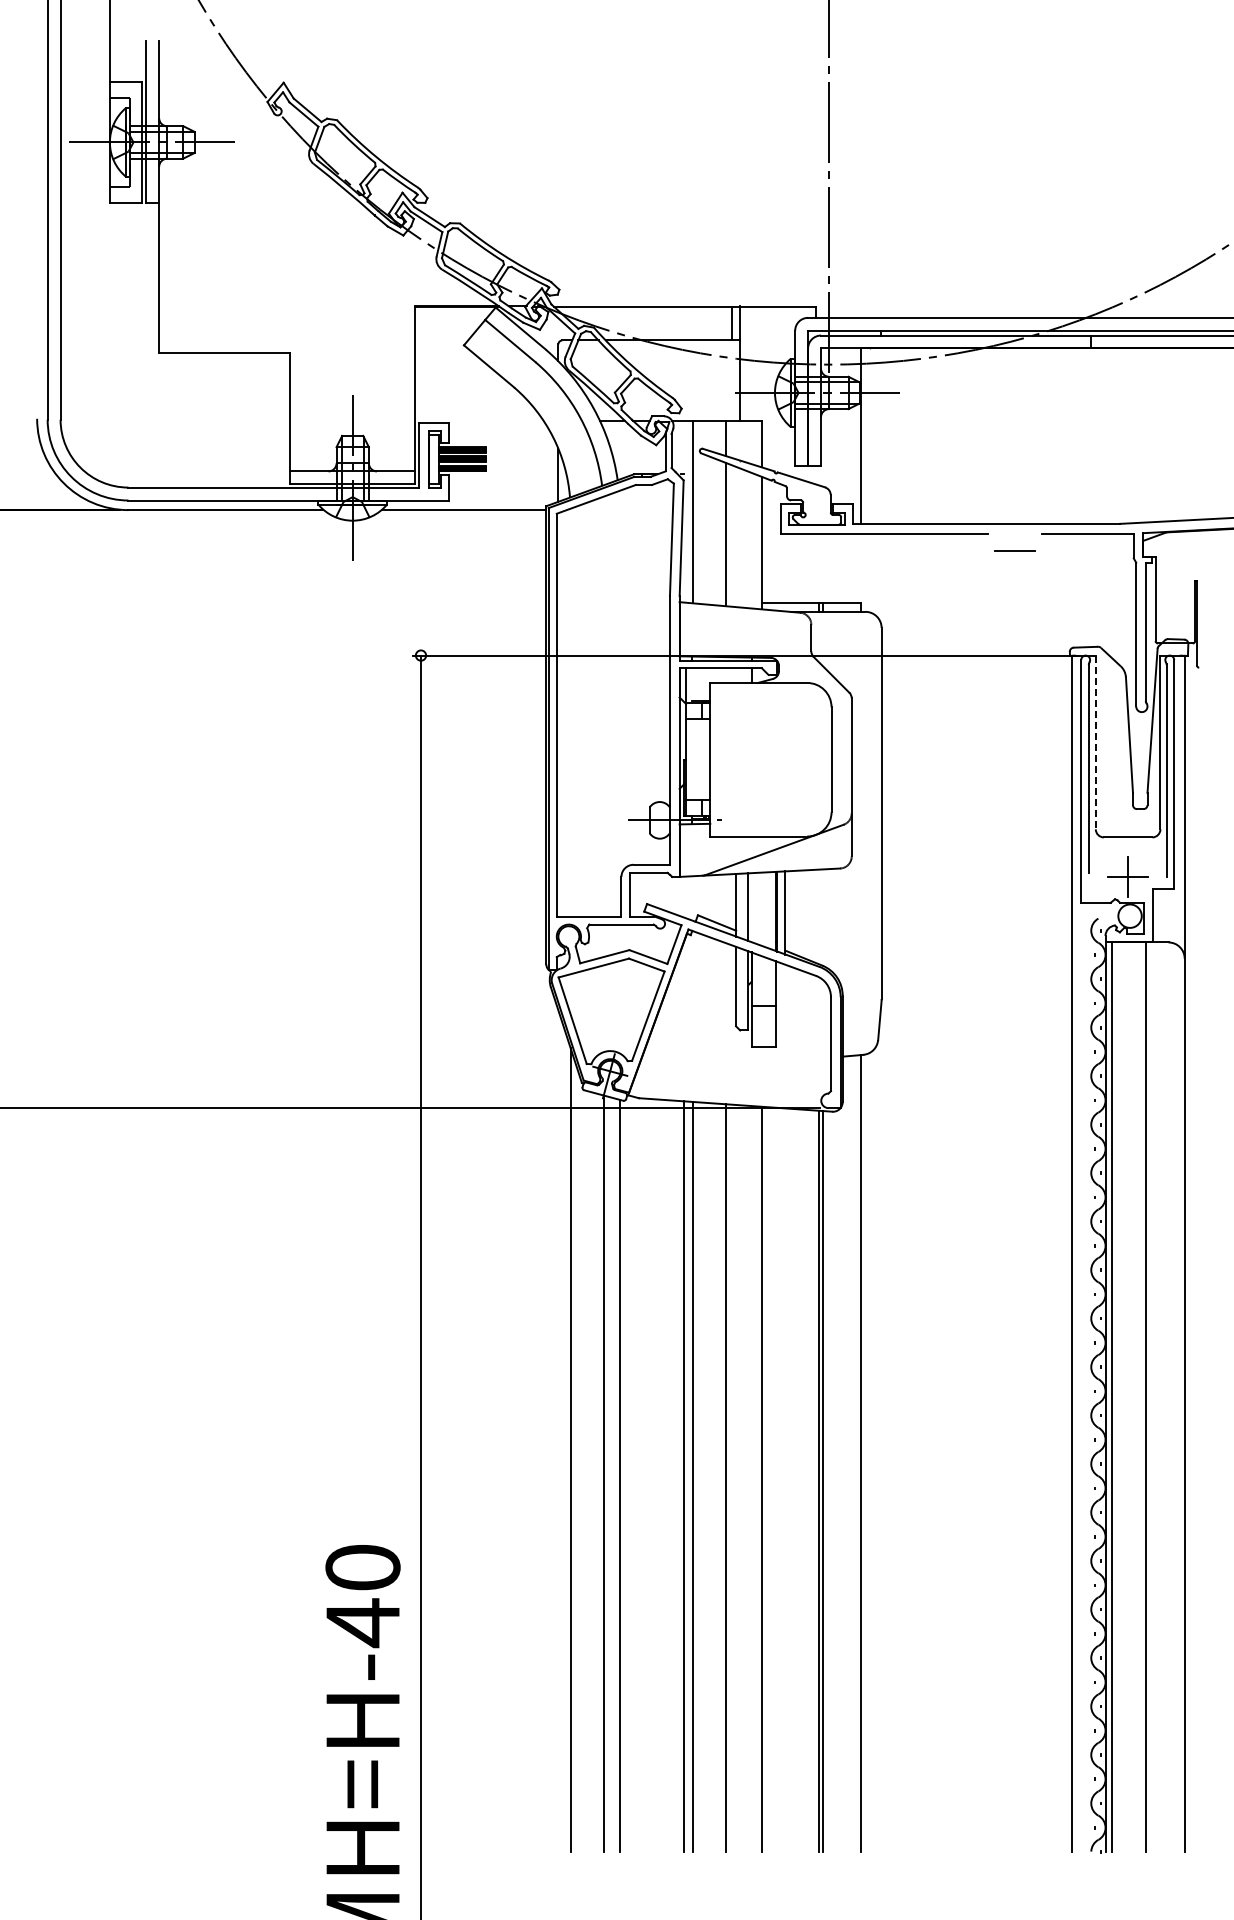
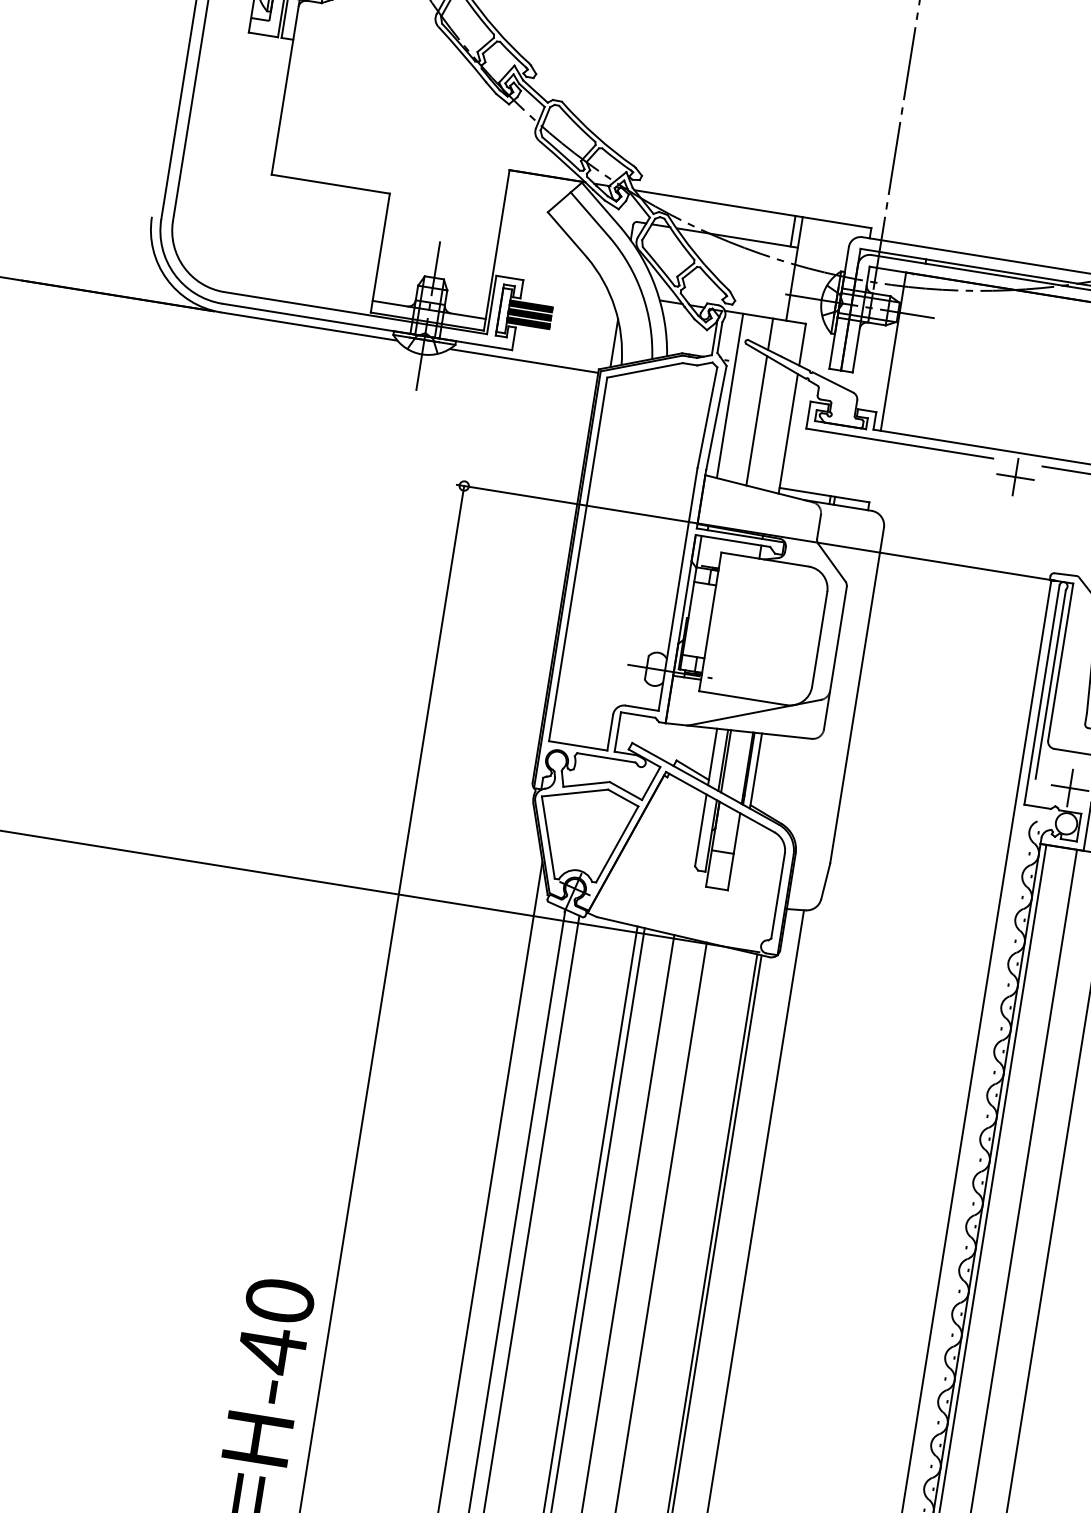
line: (1014, 550) -> (1015, 477), added
line: (1095, 742) -> (1060, 662), dashed -> solid
line: (751, 907) -> (726, 761), added

